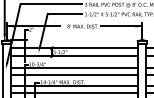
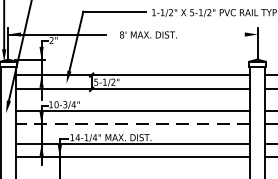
line: (121, 26) -> (219, 34), removed
line: (74, 75) -> (132, 125), solid -> dashed

